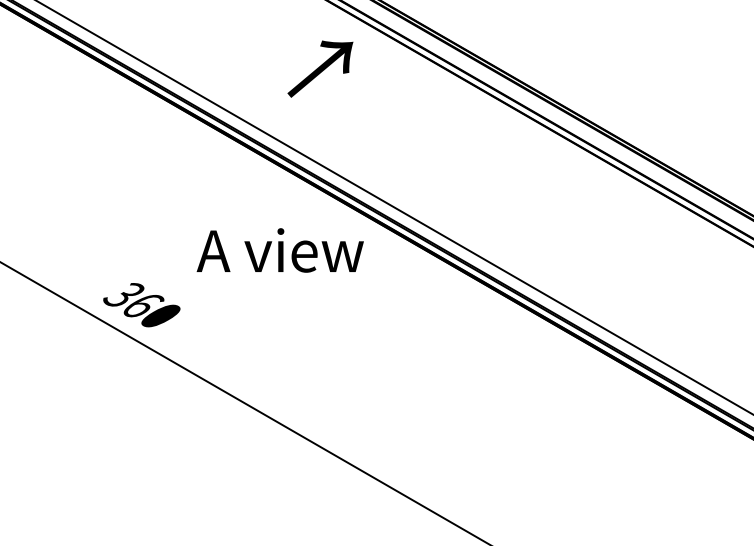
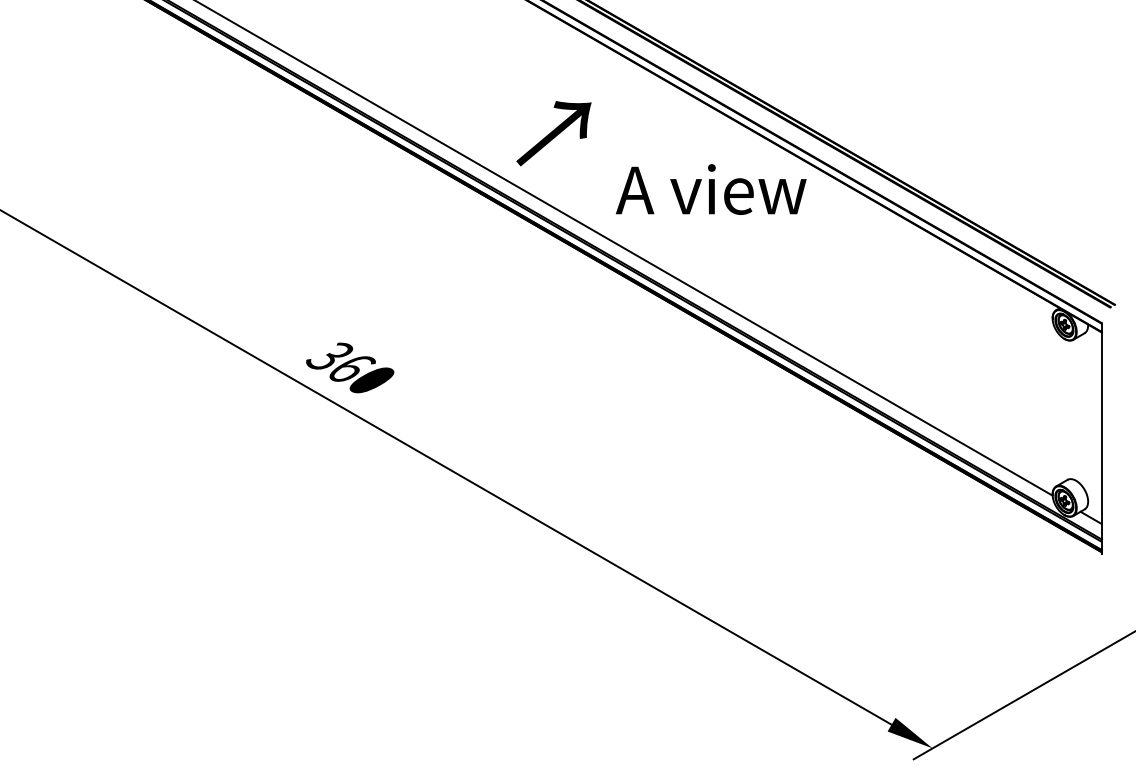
text: (319, 69) -> (553, 133), moved
text: (280, 250) -> (711, 189), moved

